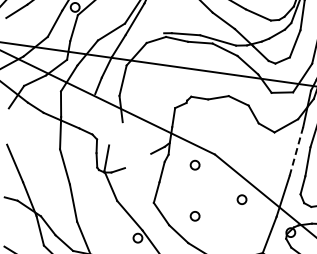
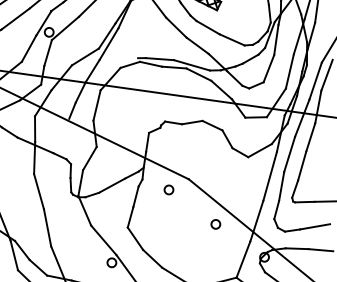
line: (115, 133) -> (89, 158), added
line: (296, 150) -> (270, 175), dashed -> solid
line: (137, 160) -> (111, 185), added
circle: (194, 215) -> (168, 240), removed

